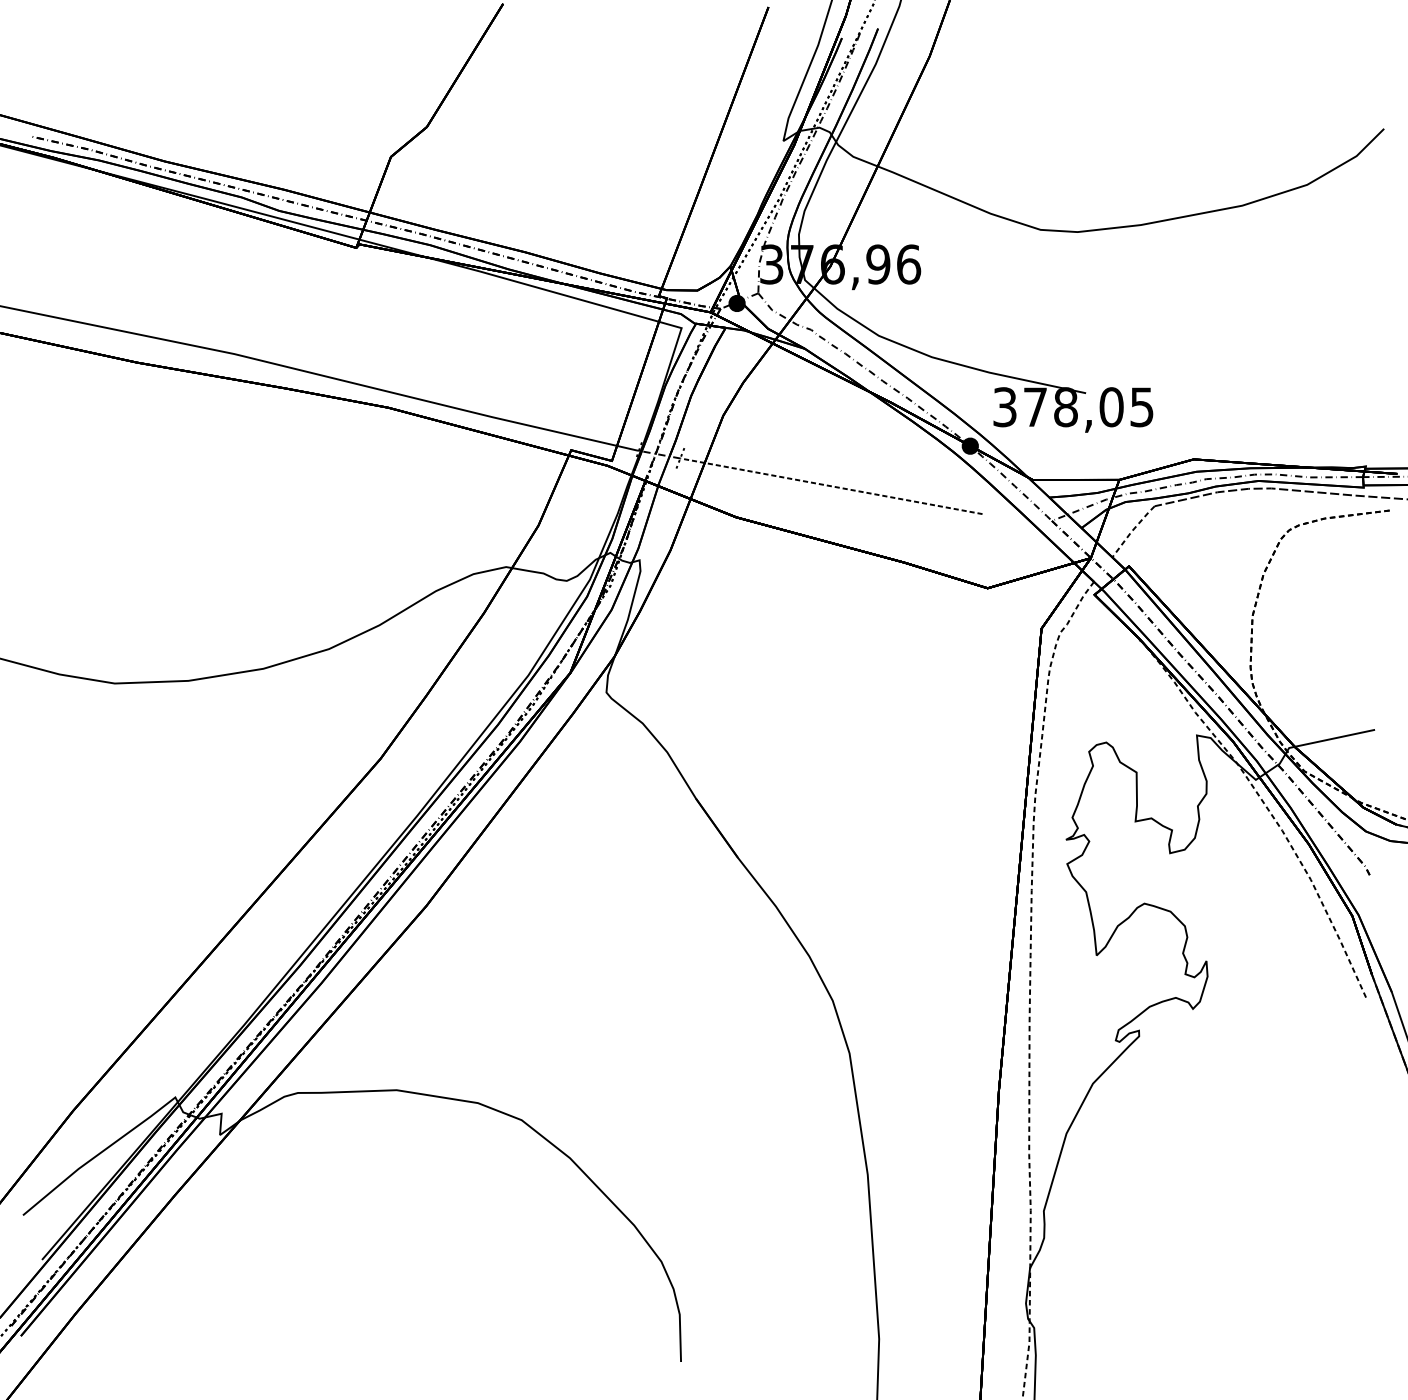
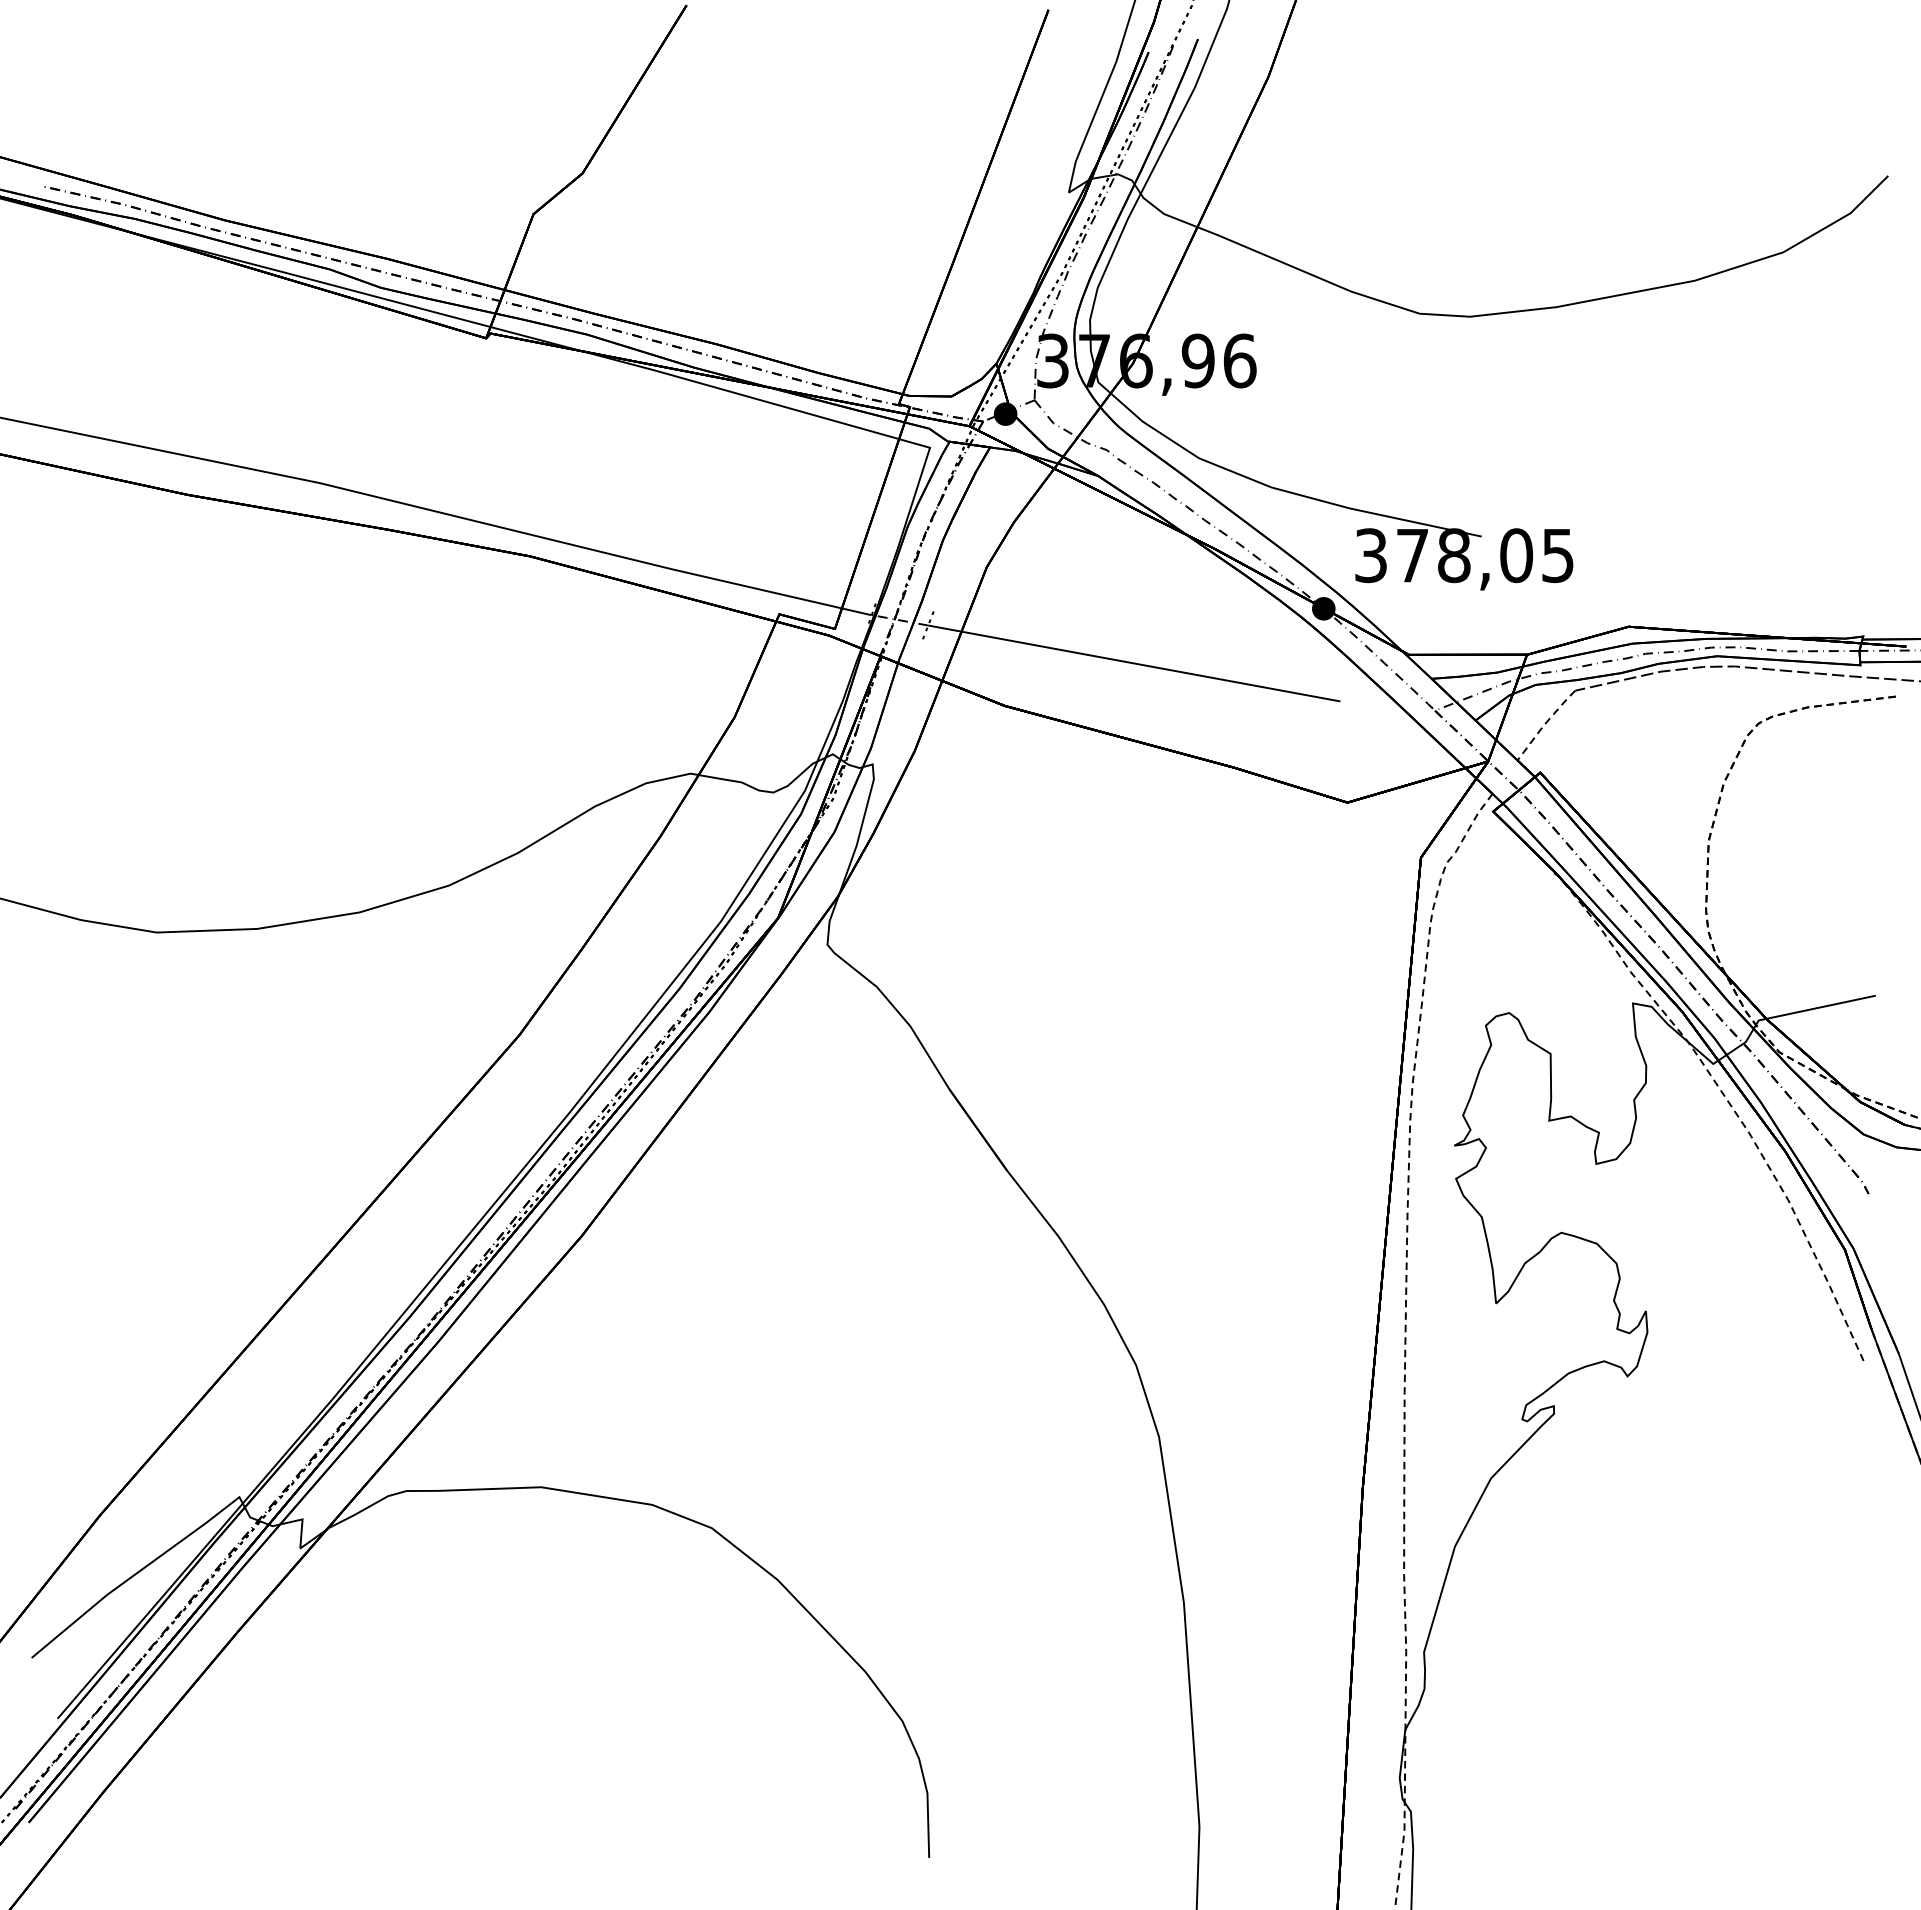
line: (831, 486) -> (1134, 663), dashed -> solid

